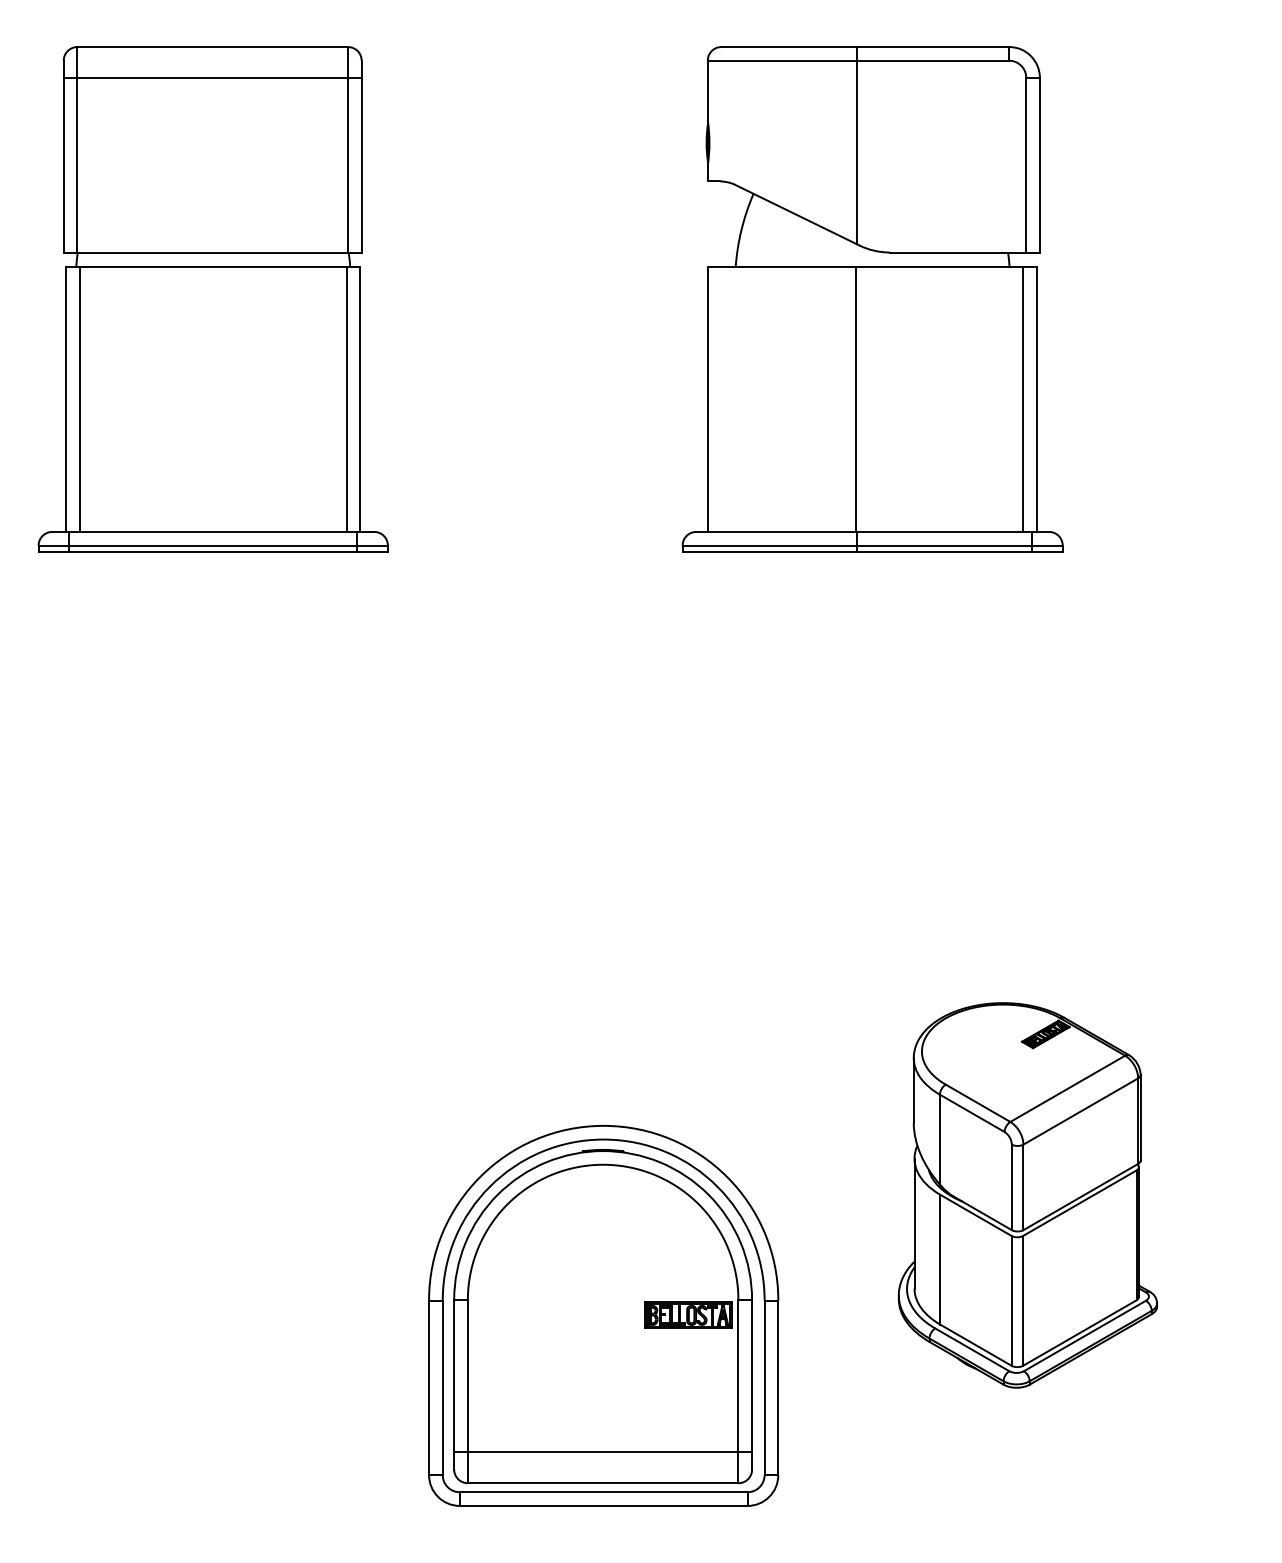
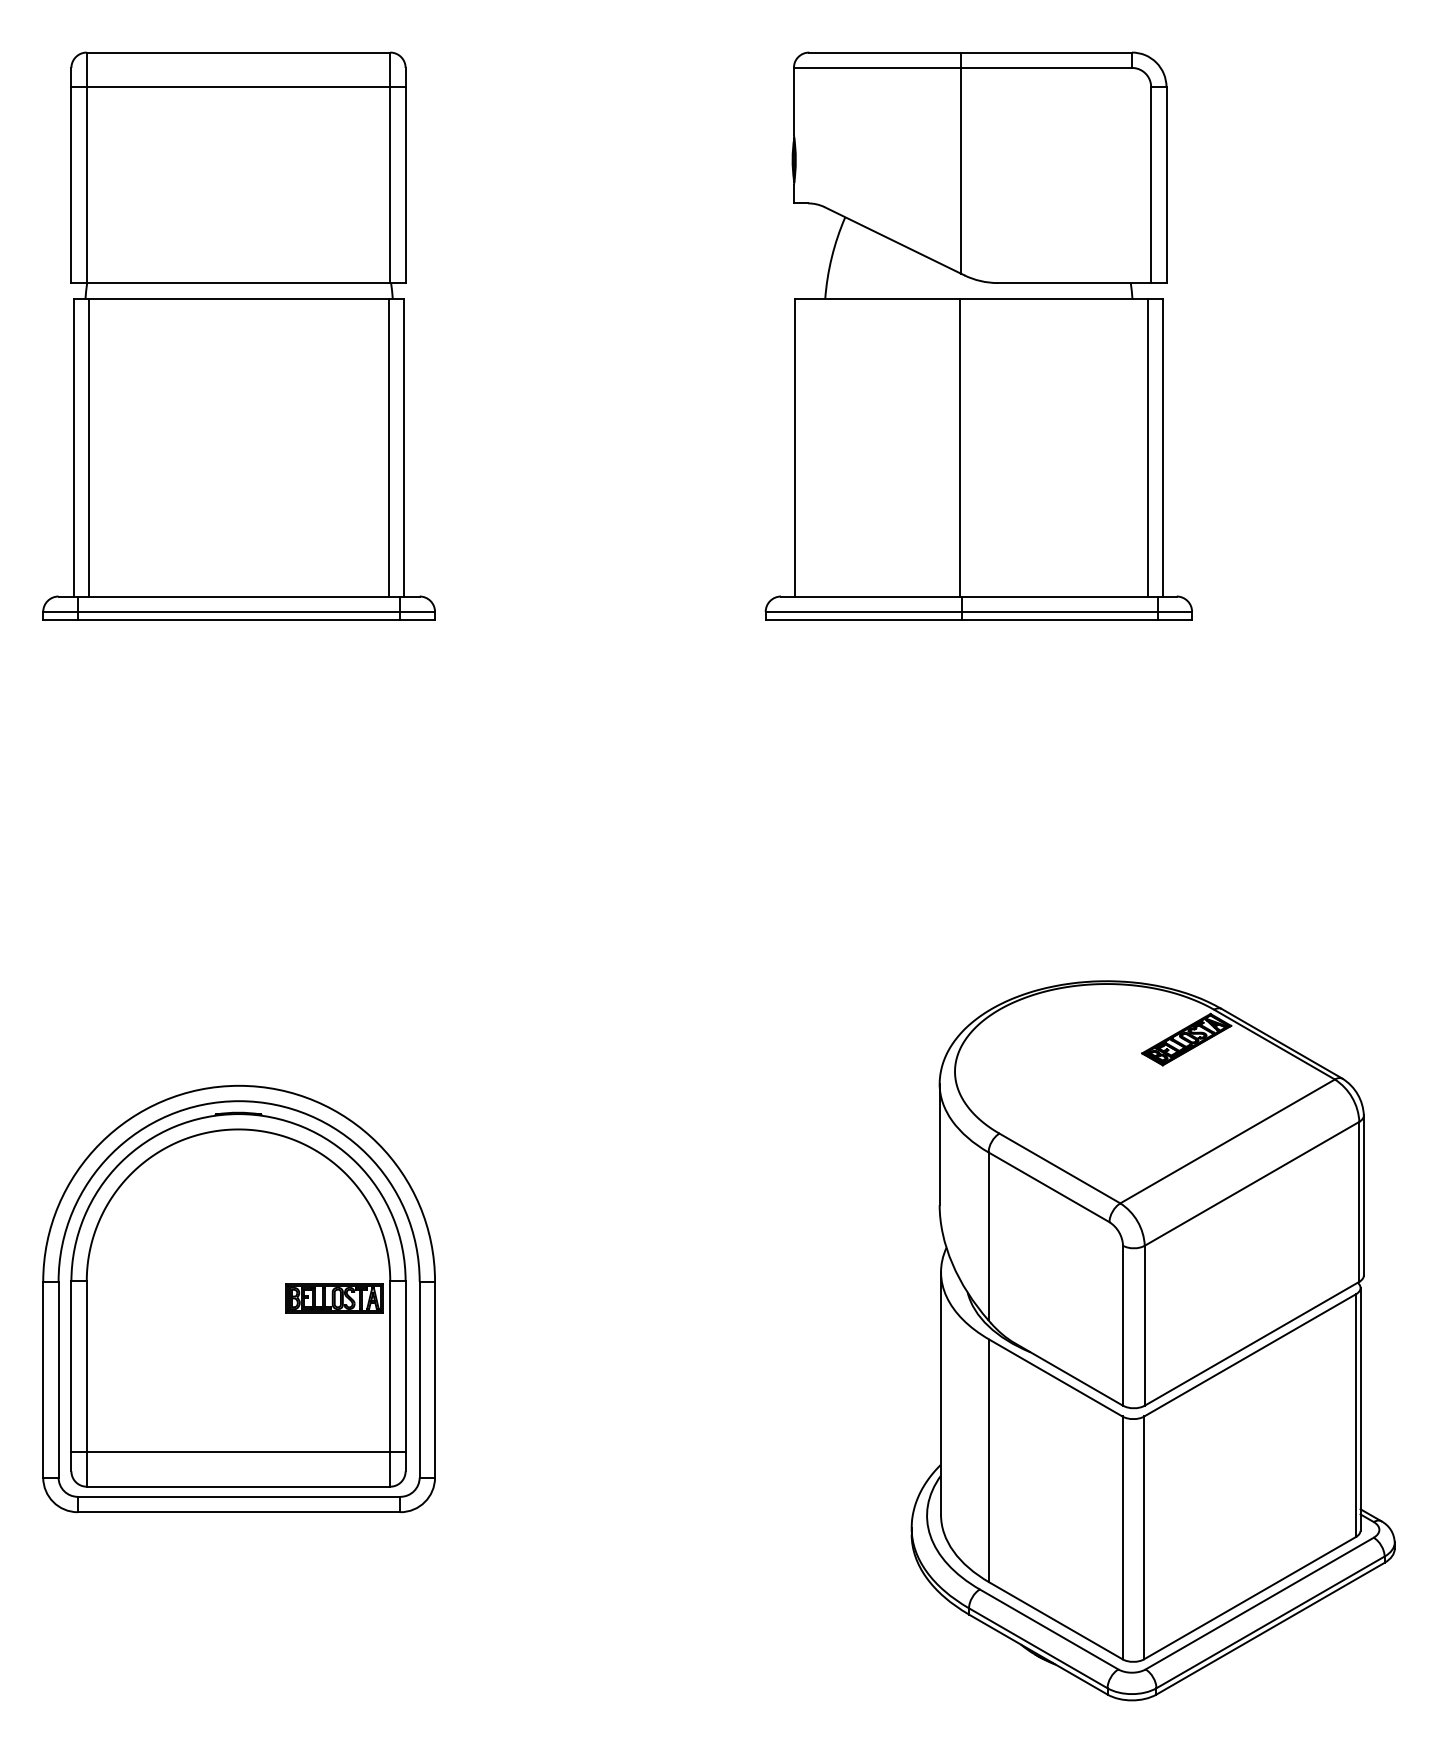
part: (1027, 1195) -> (1152, 1340), size x1.67
part: (603, 1315) -> (238, 1298), moved

